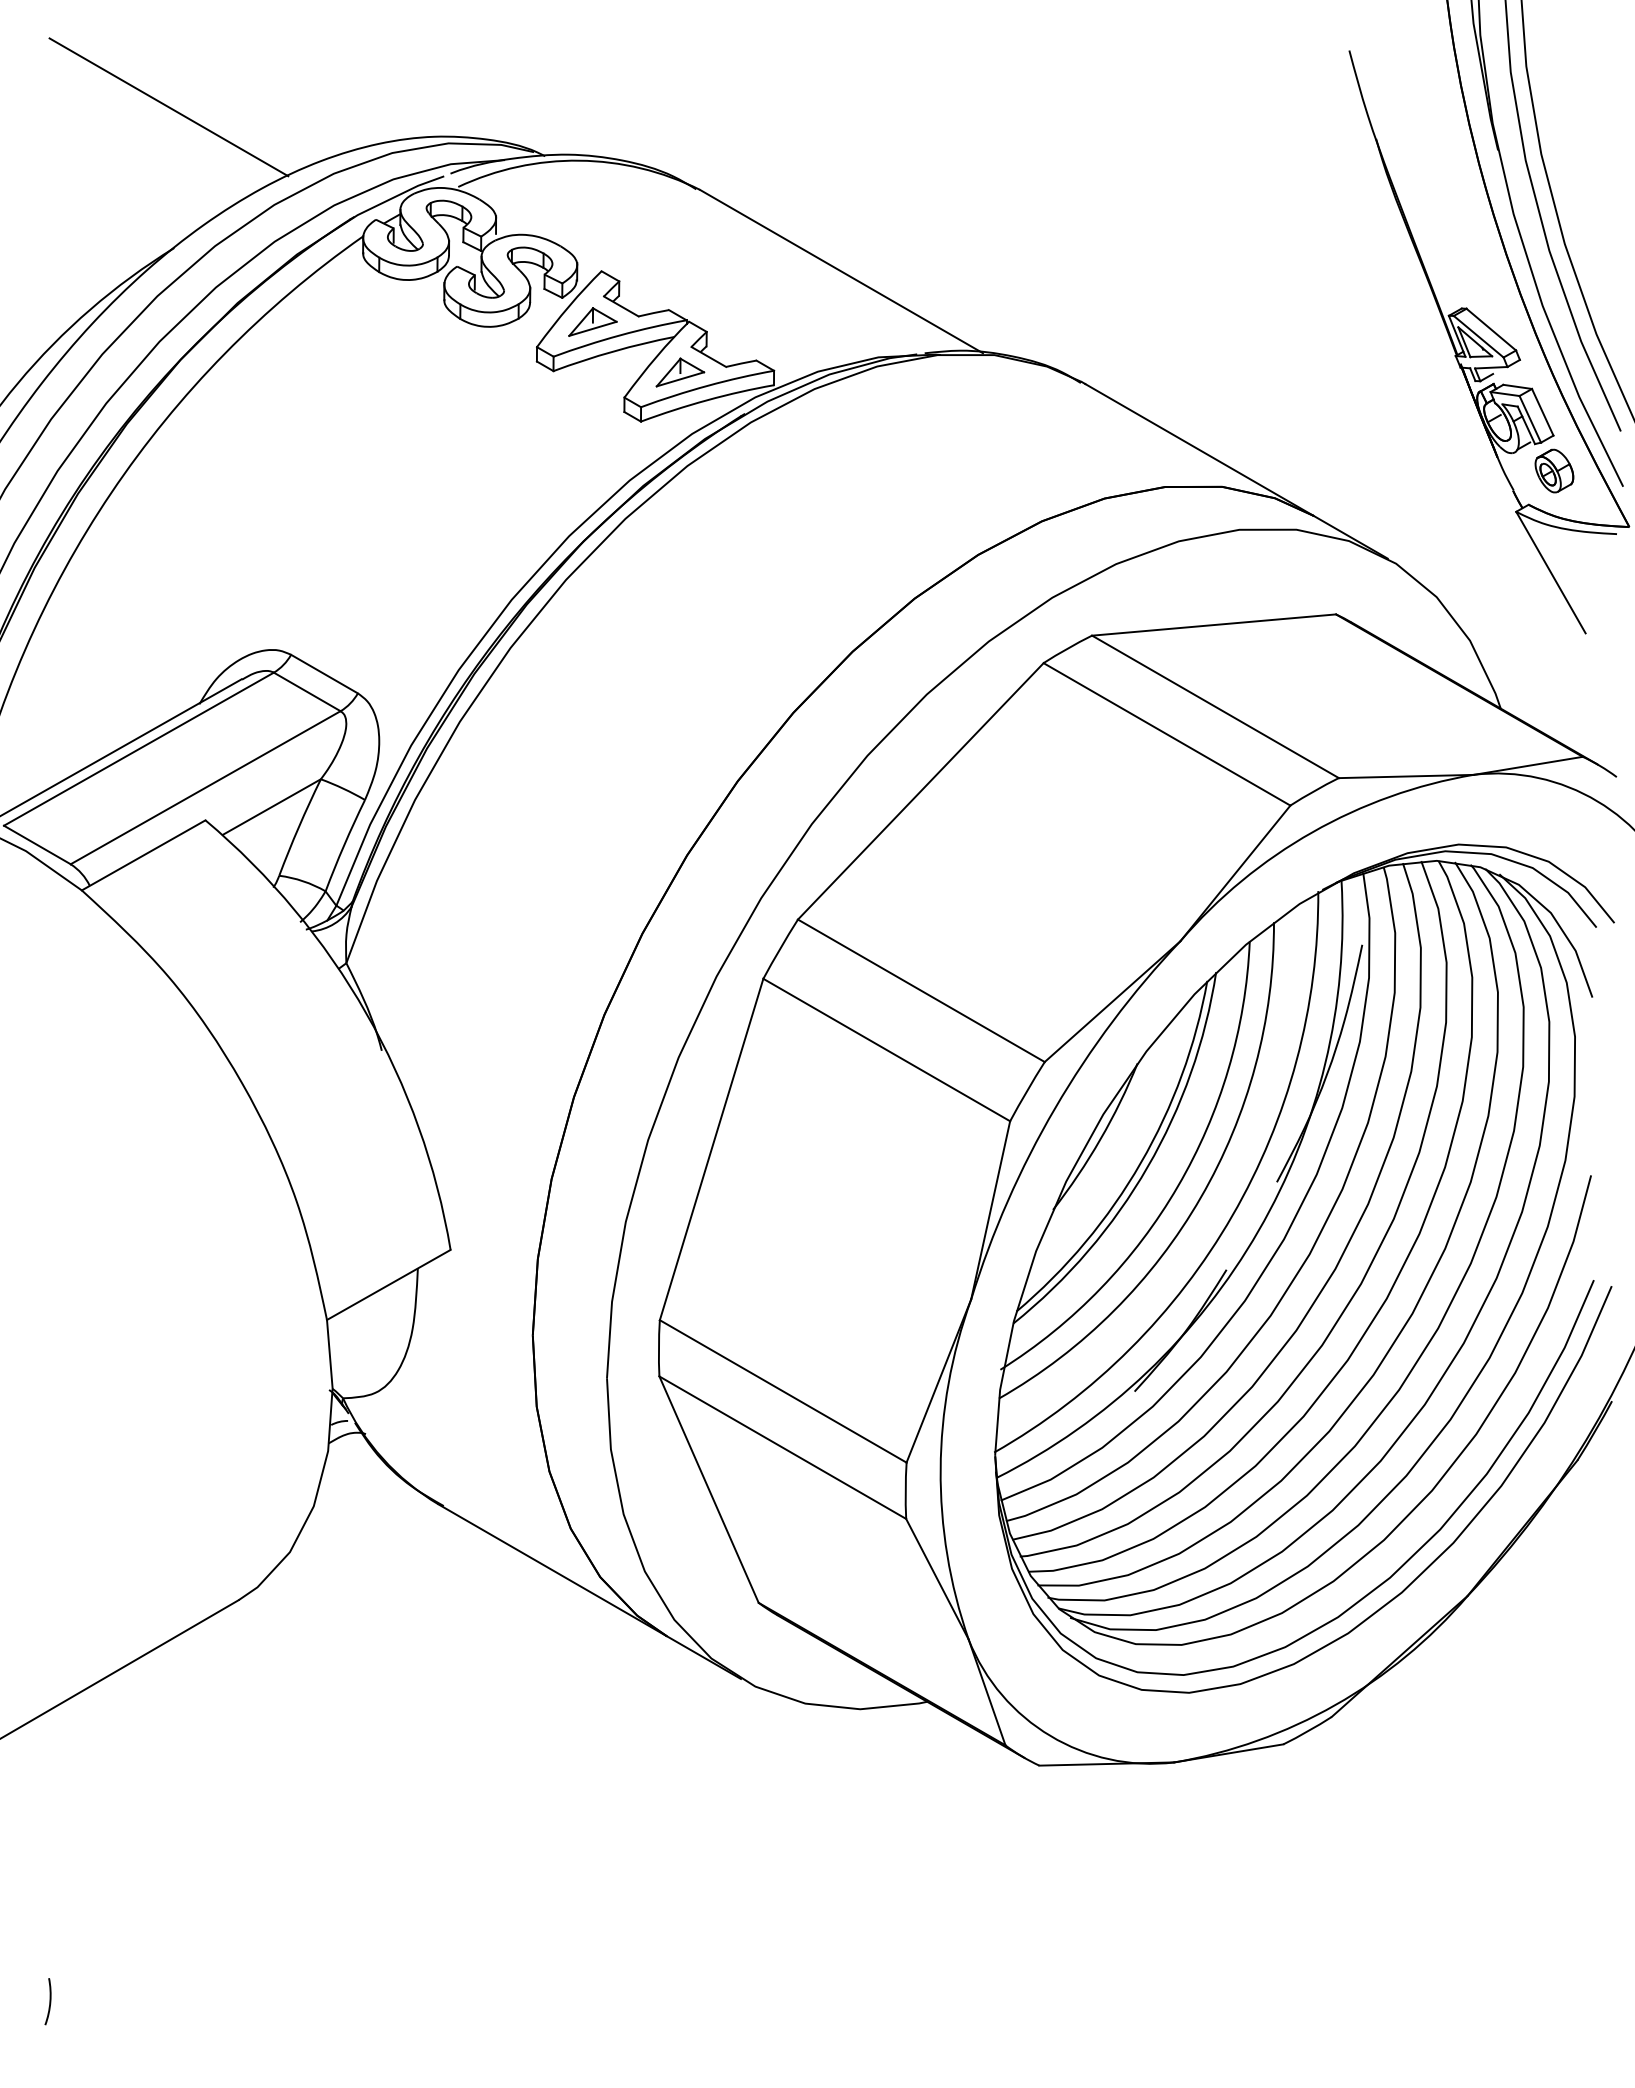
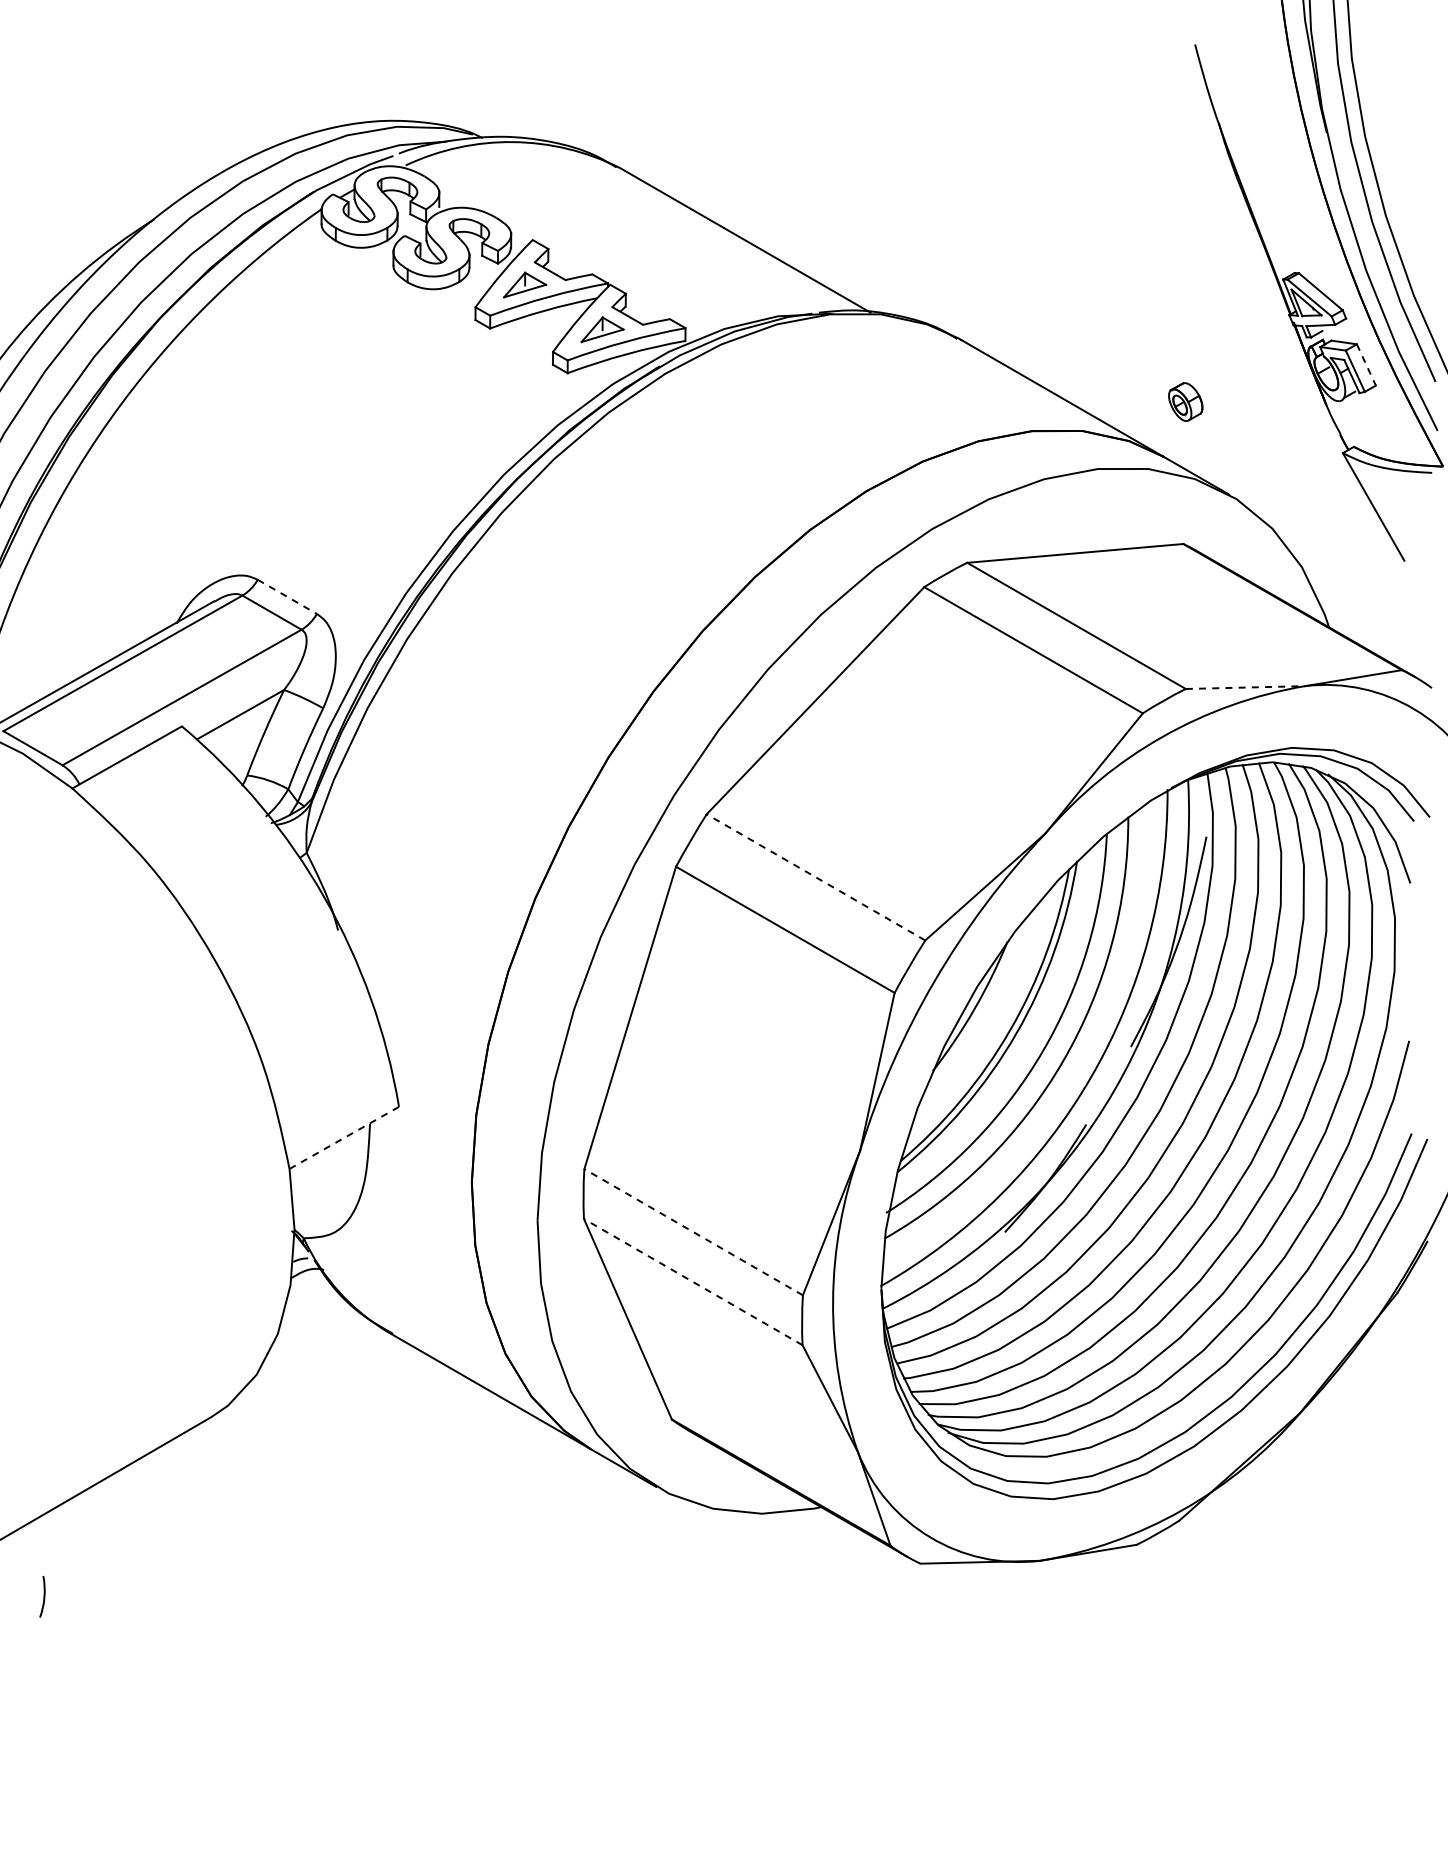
line: (168, 106) -> (149, 94), removed
line: (1542, 411) -> (1366, 364), solid -> dashed
part: (1554, 470) -> (1185, 401), moved
line: (324, 674) -> (287, 597), solid -> dashed
line: (1406, 776) -> (1245, 687), solid -> dashed
line: (920, 990) -> (815, 877), solid -> dashed
line: (389, 1284) -> (344, 1137), solid -> dashed
line: (783, 1390) -> (693, 1231), solid -> dashed
line: (781, 1447) -> (692, 1281), solid -> dashed
arc: (49, 2001) -> (43, 1596), moved

